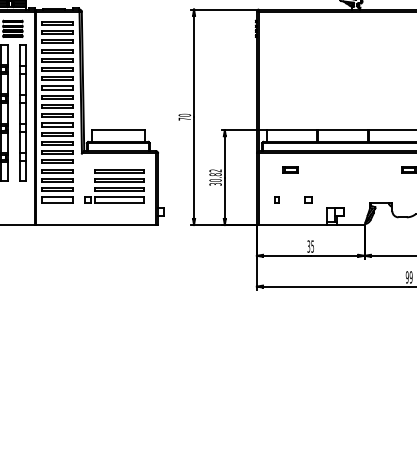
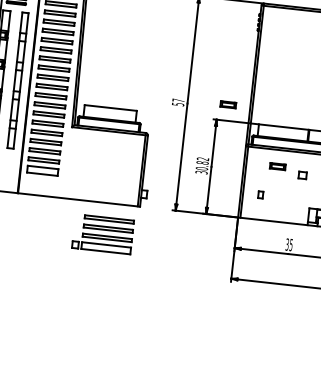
part: (234, 113) -> (228, 104), added
text: (184, 116) -> (178, 101), 70 -> 57
part: (114, 186) -> (103, 234), moved
part: (308, 199) -> (302, 174), moved

